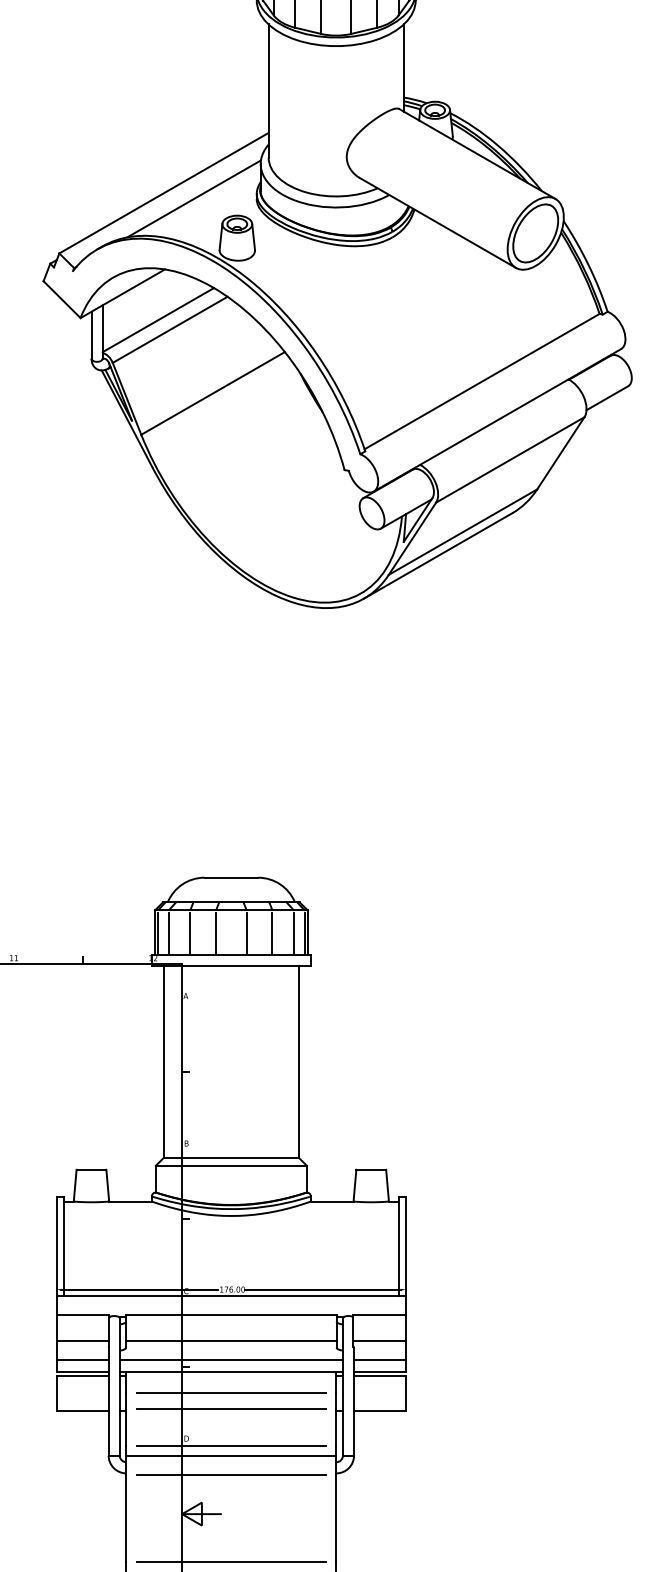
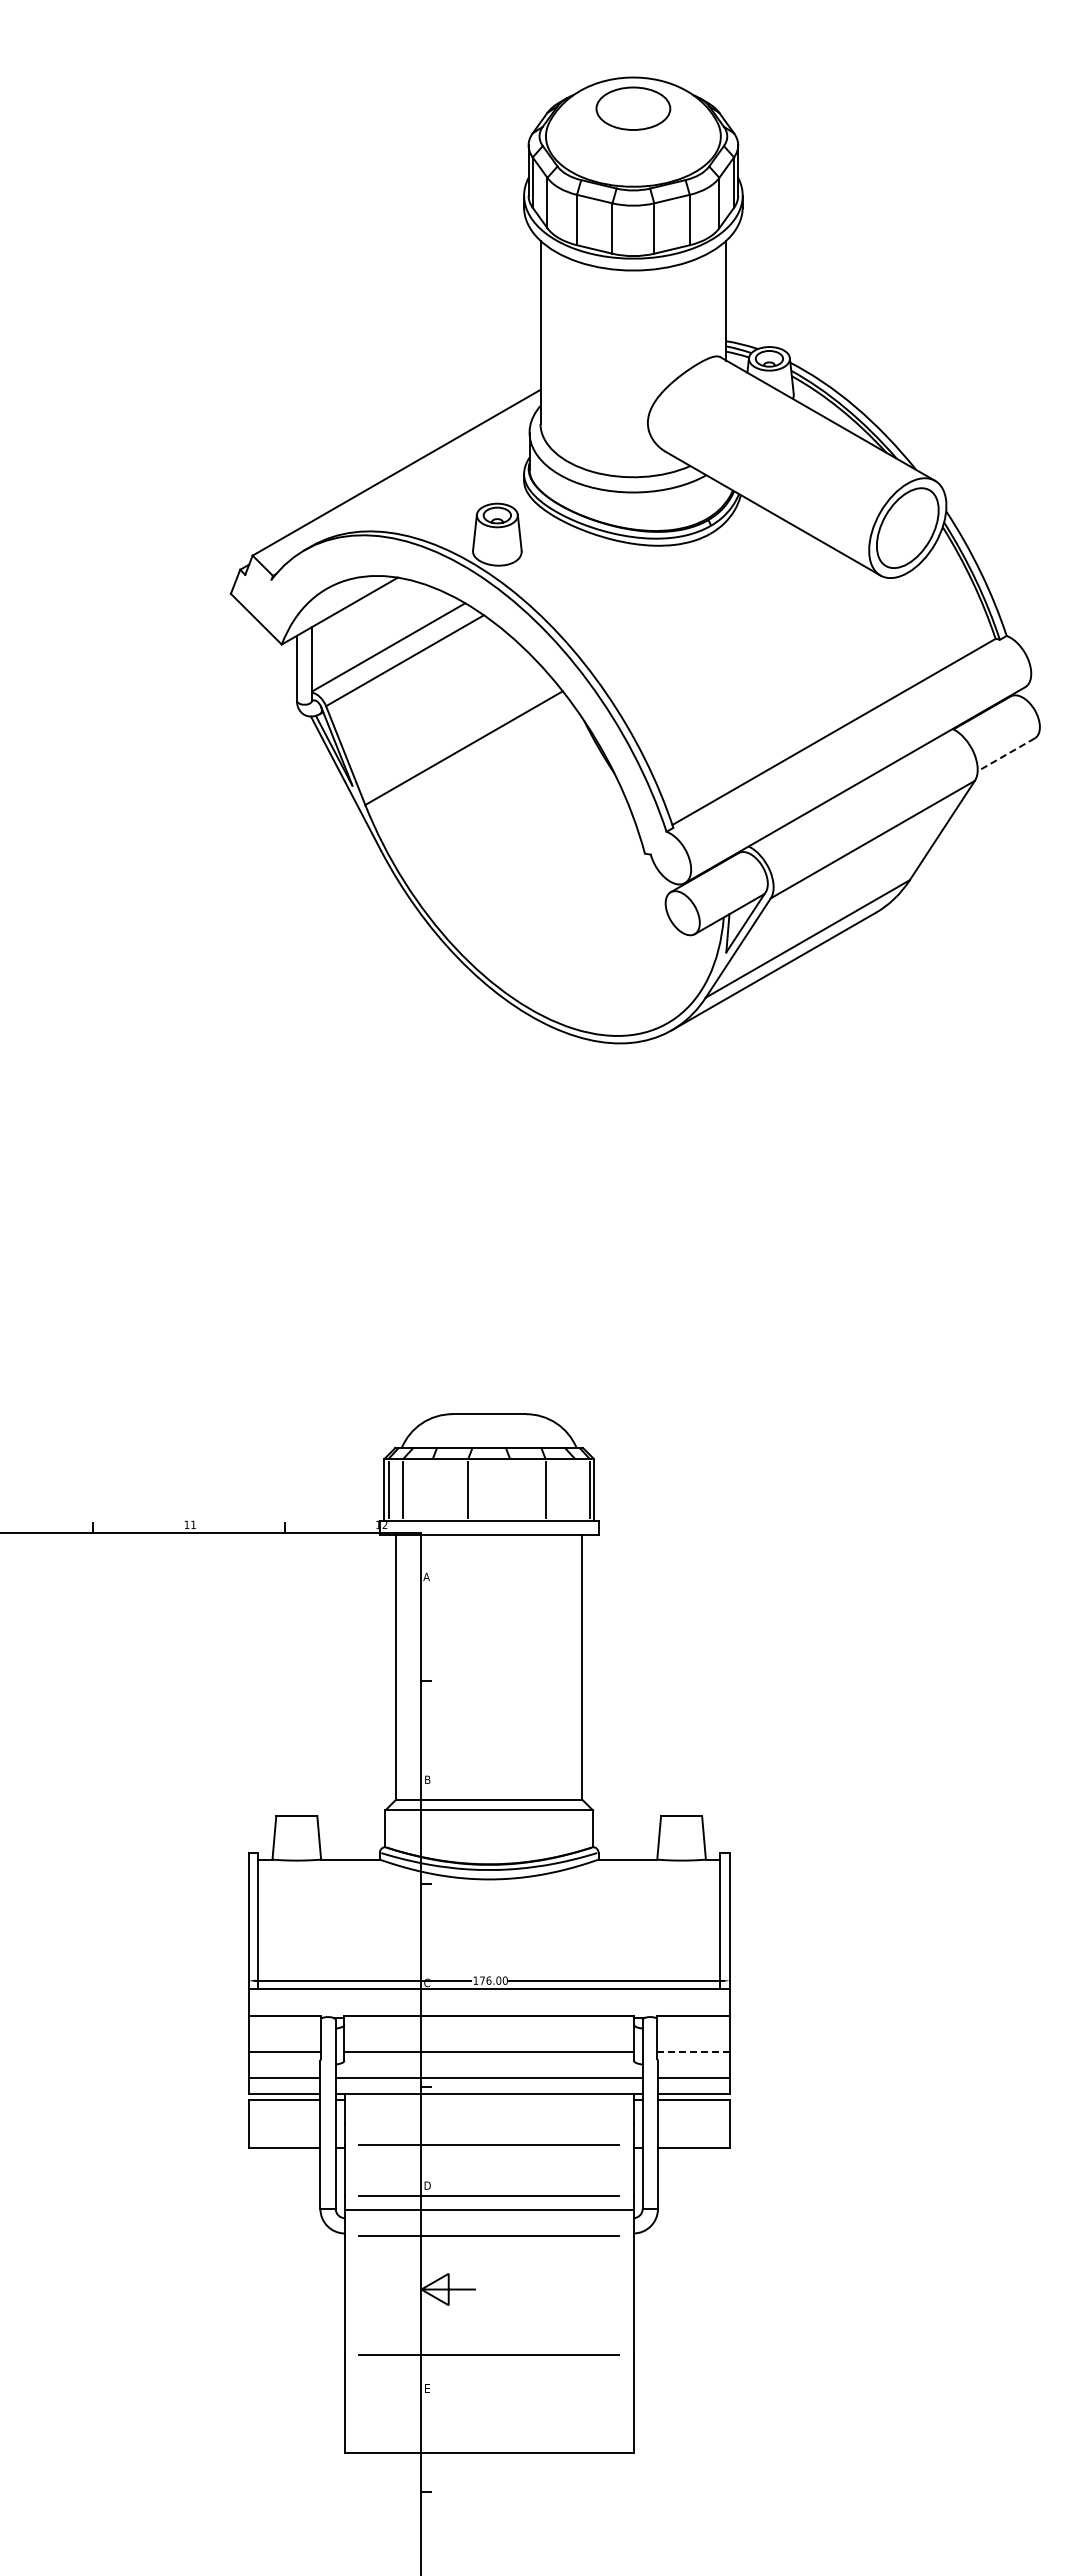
line: (193, 198) -> (437, 480), removed
line: (606, 398) -> (1005, 755), solid -> dashed
line: (190, 932) -> (432, 1489), removed
line: (246, 932) -> (510, 1489), removed
line: (294, 932) -> (575, 1489), removed
line: (379, 1341) -> (693, 2051), solid -> dashed
line: (231, 1393) -> (489, 2123), removed

